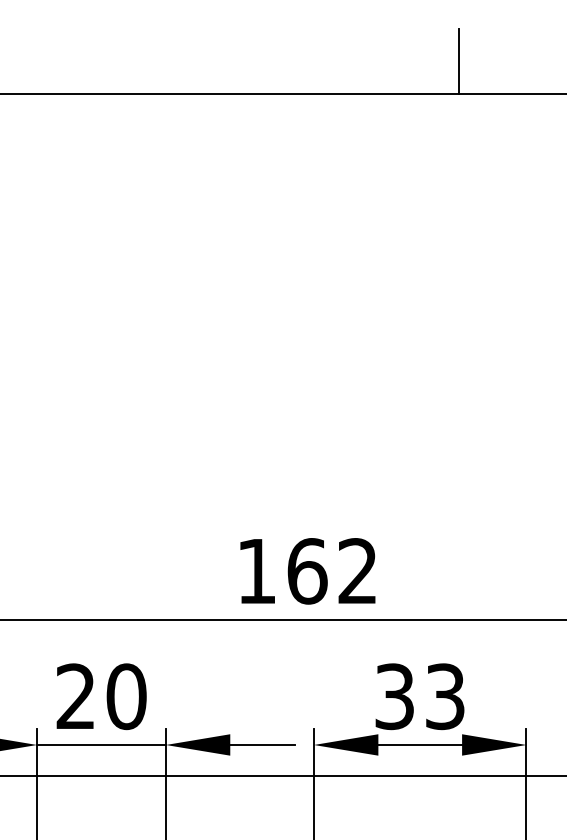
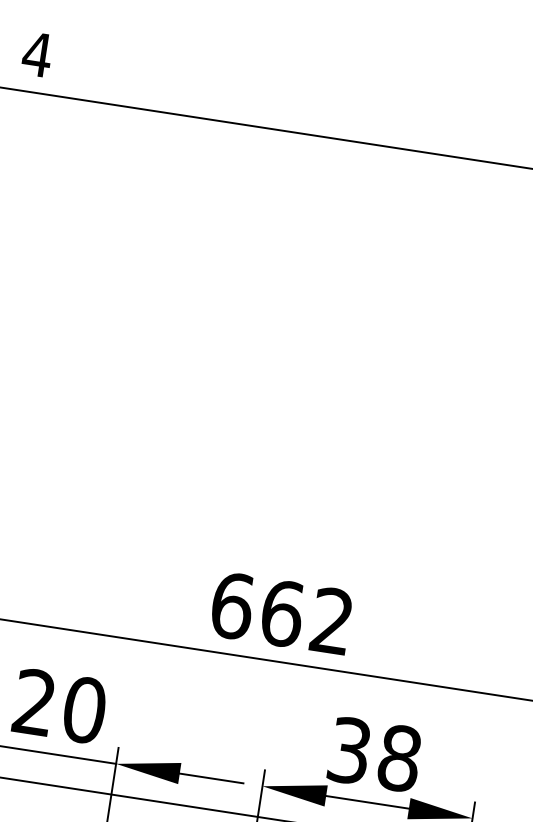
line: (458, 60) -> (508, 131), removed
text: (257, 571) -> (232, 606), 162 -> 662
text: (445, 696) -> (399, 758), 33 -> 38

